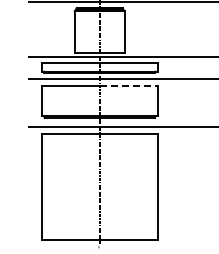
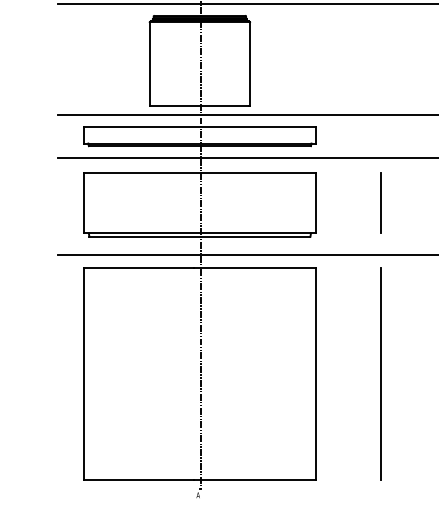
line: (129, 86) -> (259, 173), dashed -> solid
line: (189, 101) -> (379, 203), added
line: (189, 186) -> (379, 373), added

